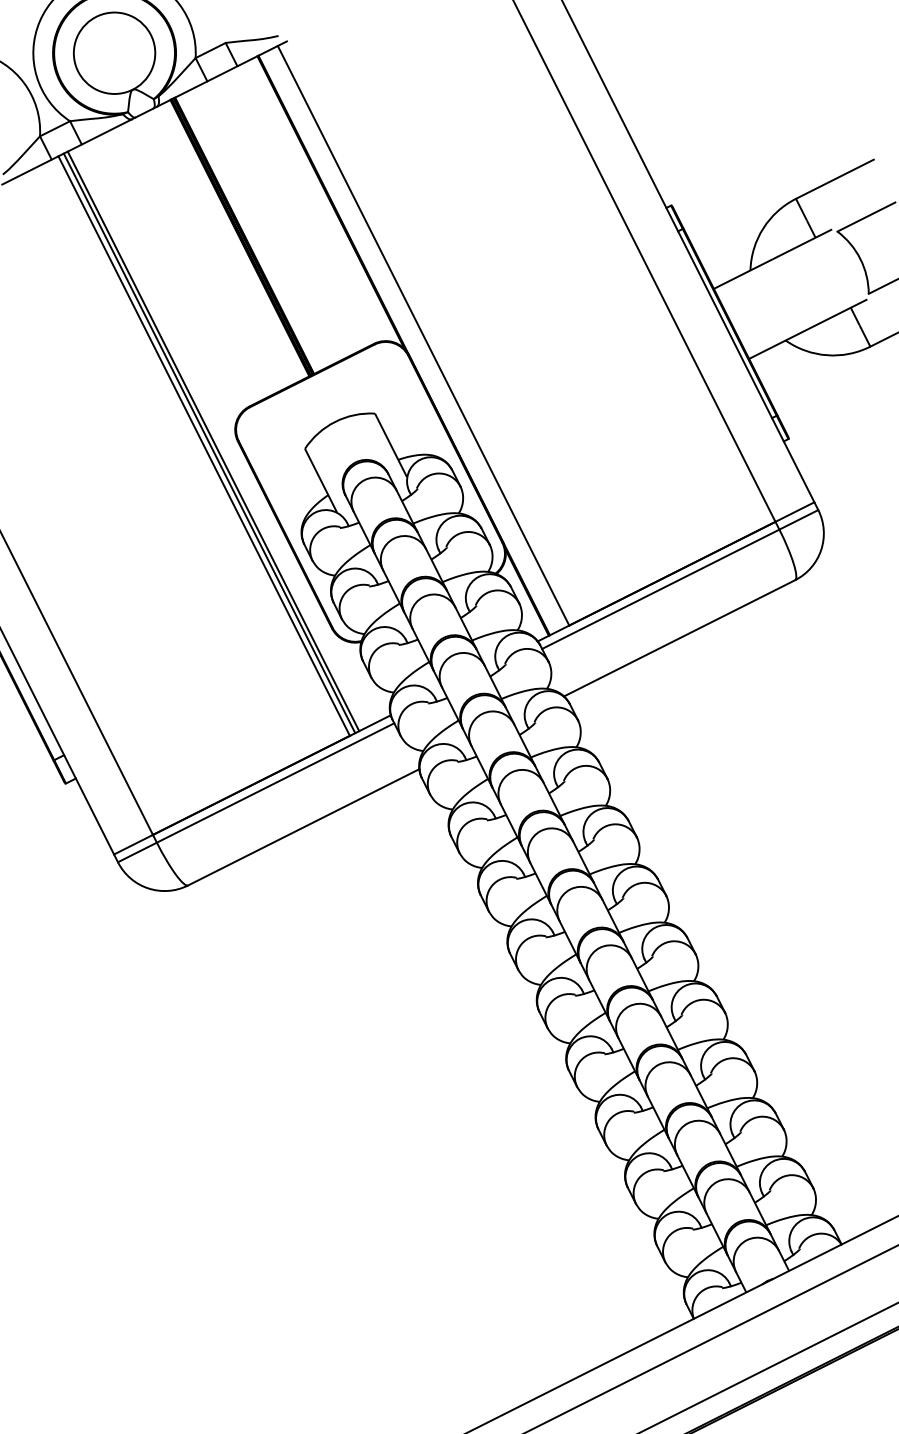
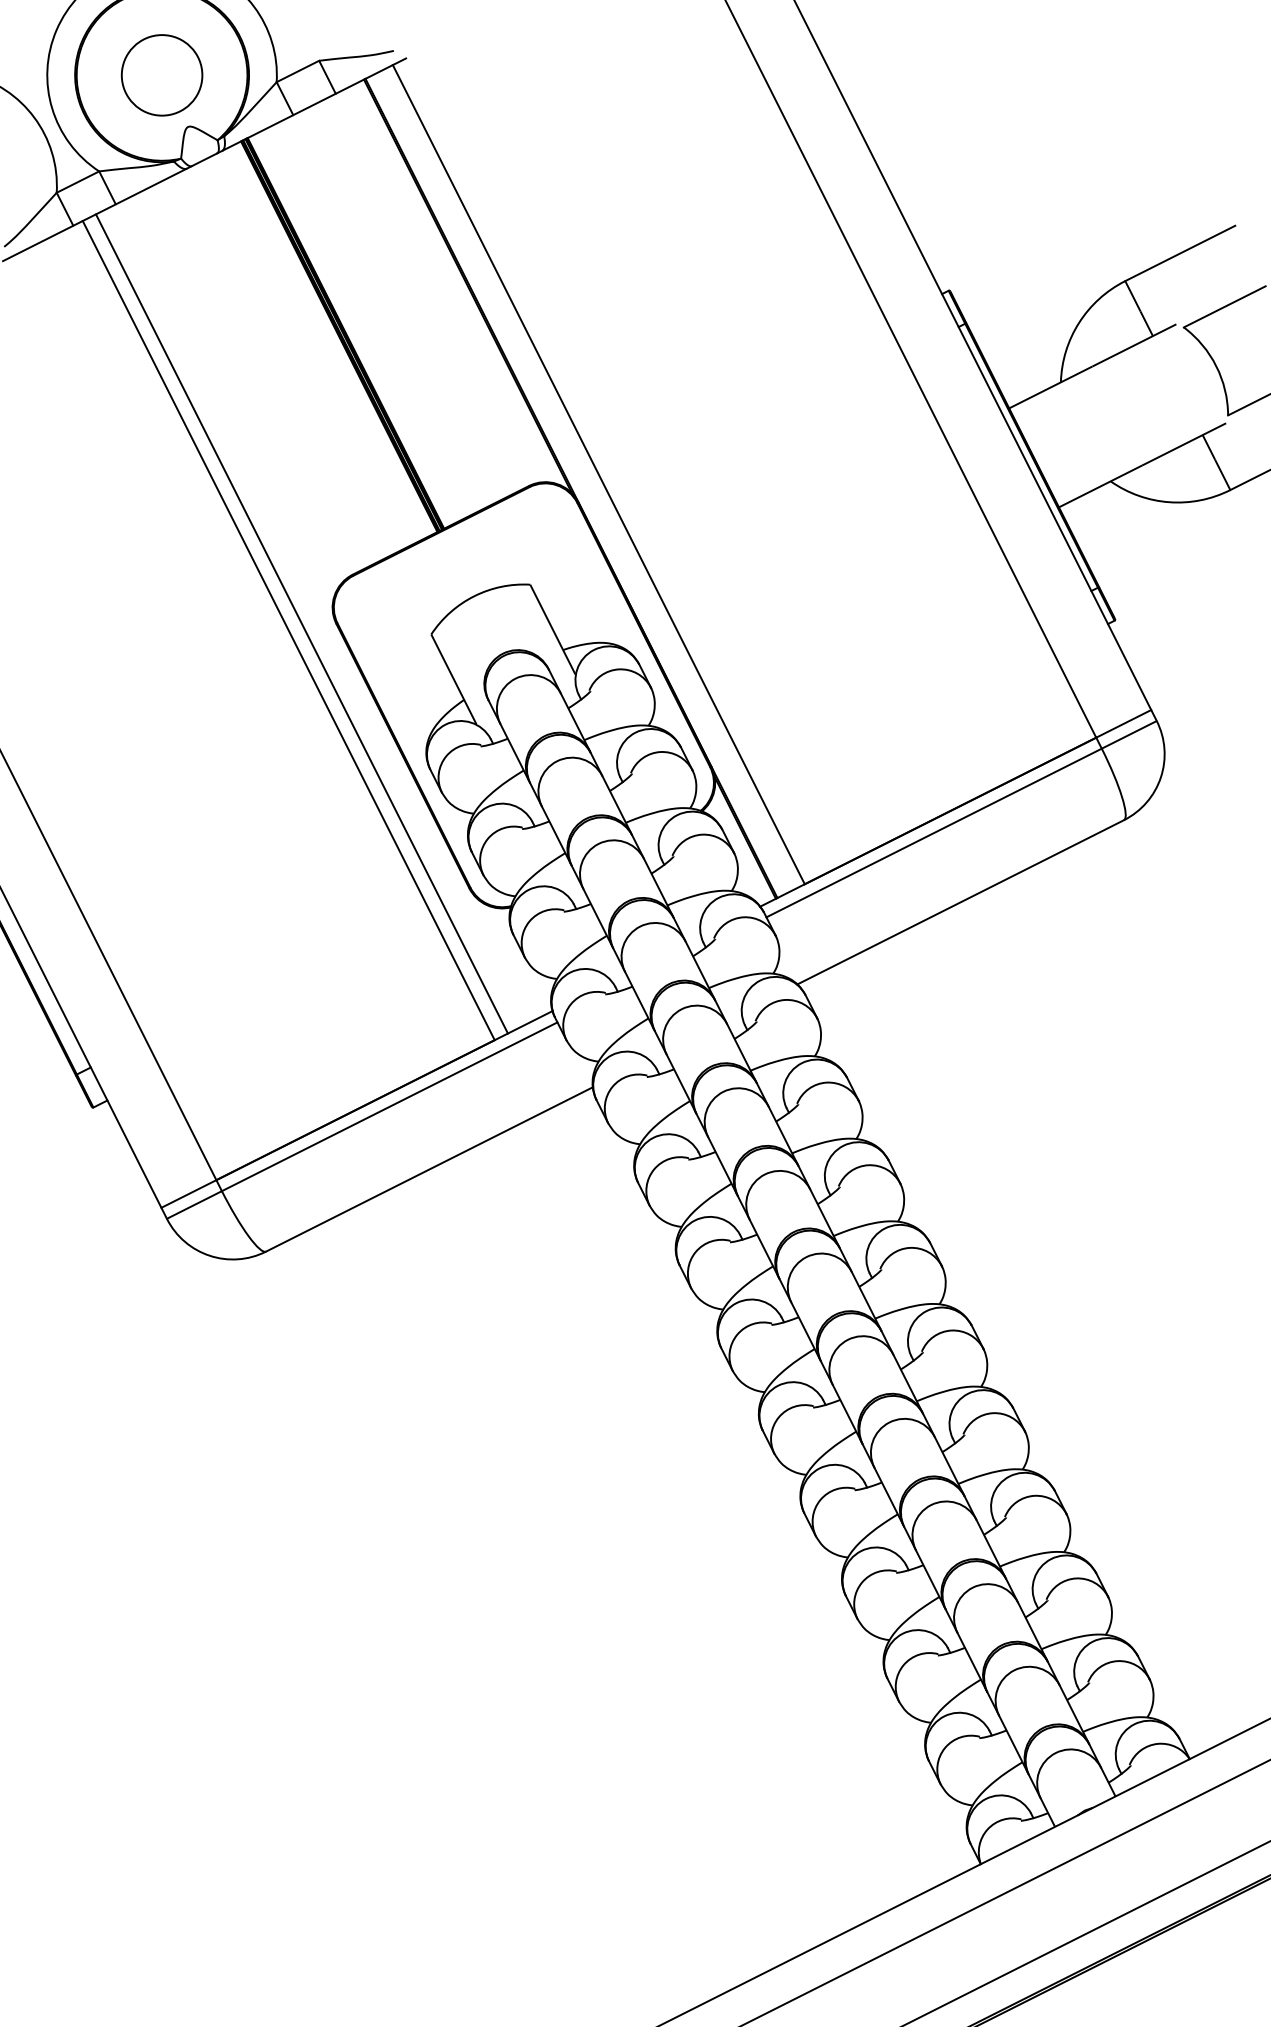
circle: (114, 52) -> (161, 74), size x0.7
line: (209, 443) -> (296, 626), removed

